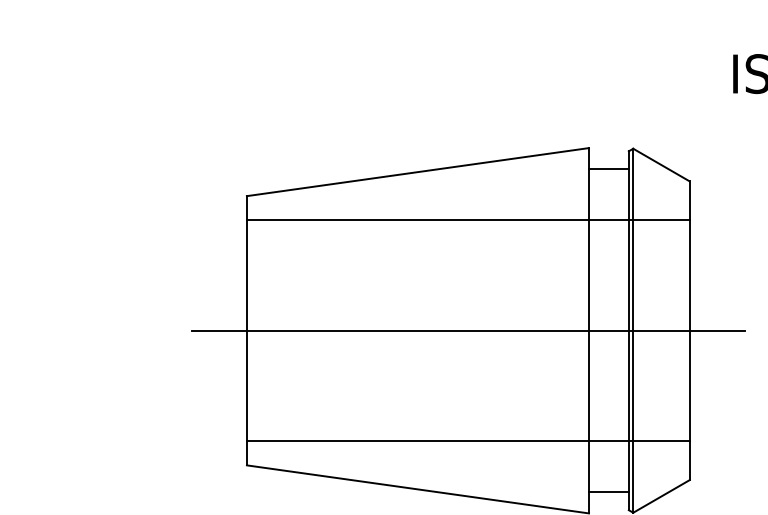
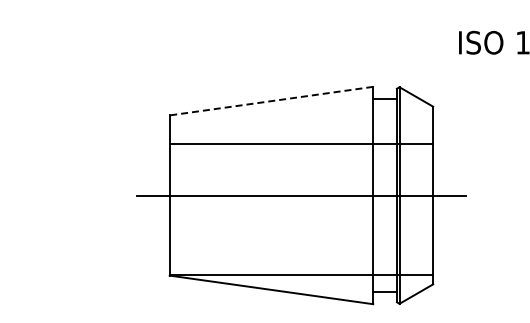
line: (418, 172) -> (271, 101), solid -> dashed
line: (468, 219) -> (301, 143), moved
line: (468, 441) -> (301, 275), moved

